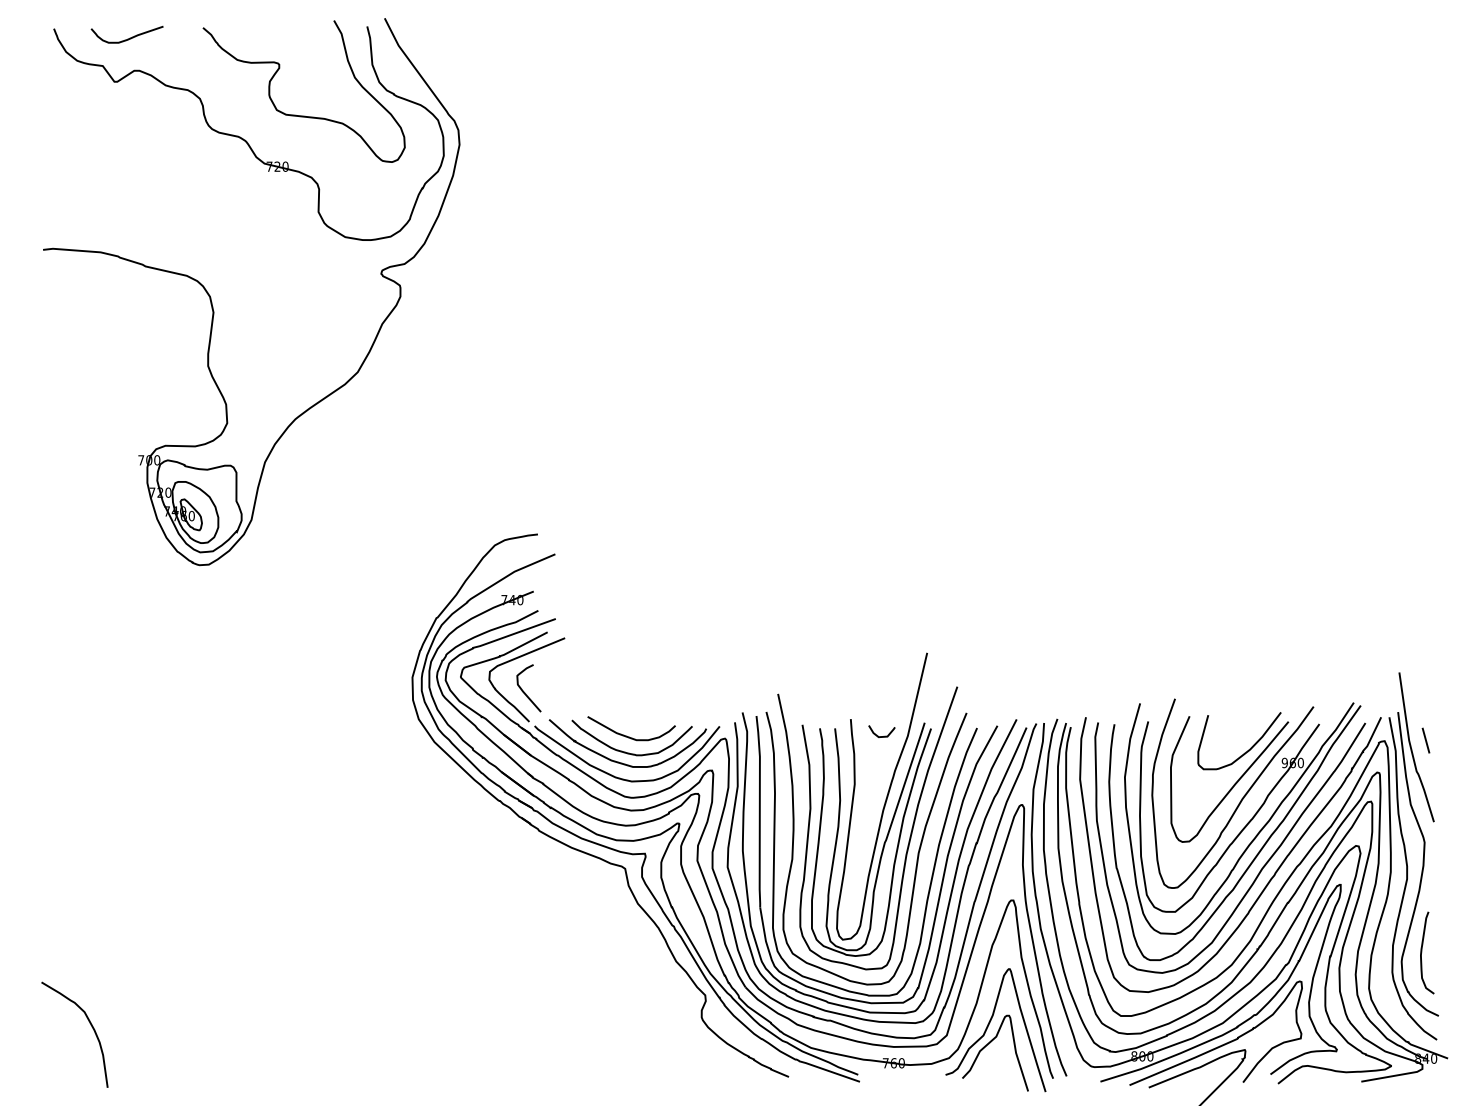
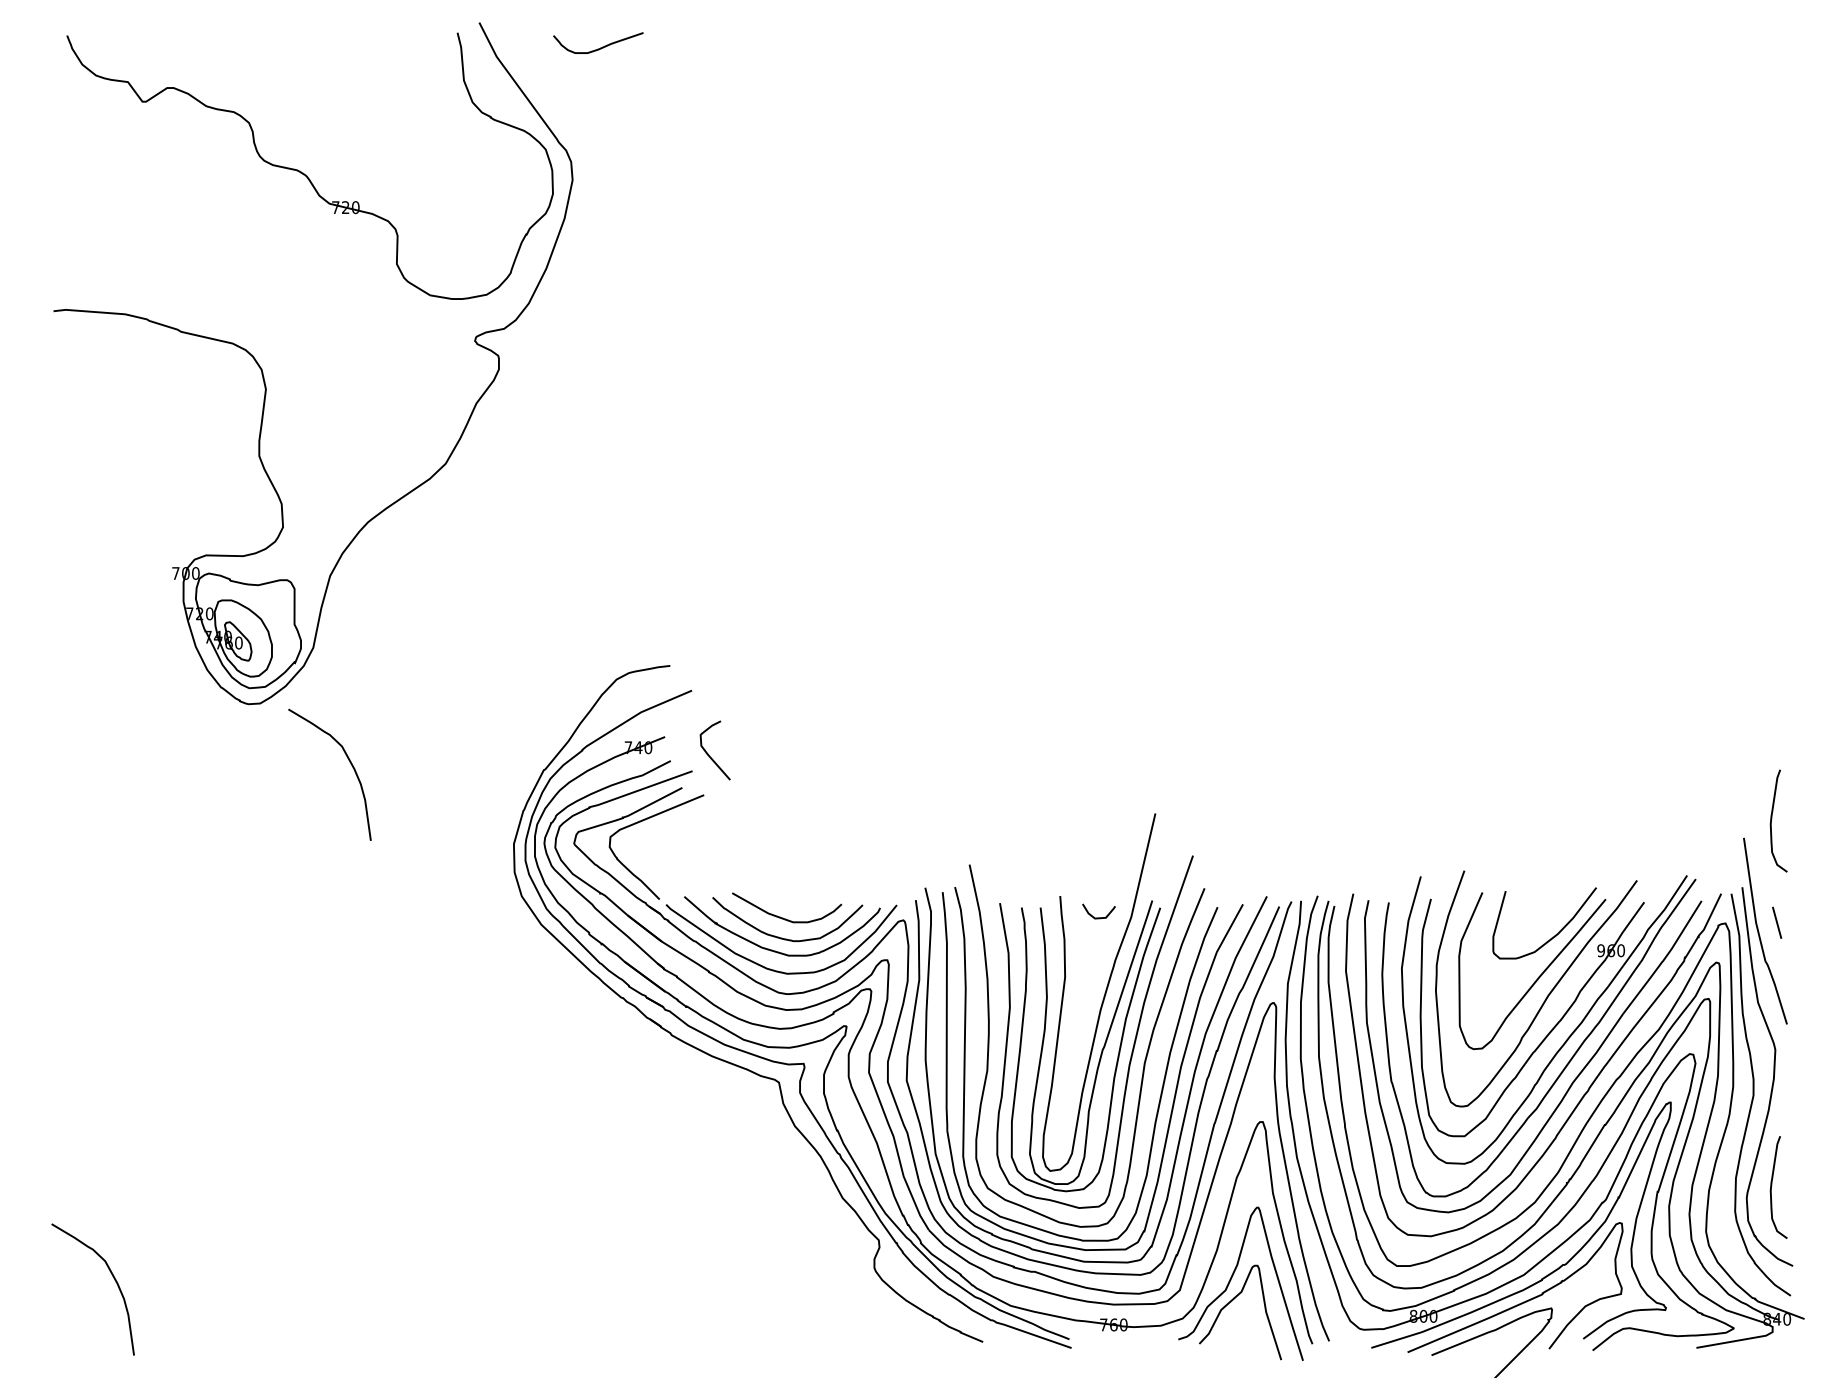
curve: (127, 38) -> (598, 47), moved
curve: (303, 115) -> (378, 143), removed
curve: (280, 612) -> (349, 763), added
curve: (1422, 658) -> (1772, 820), added
curve: (524, 691) -> (709, 754), moved

